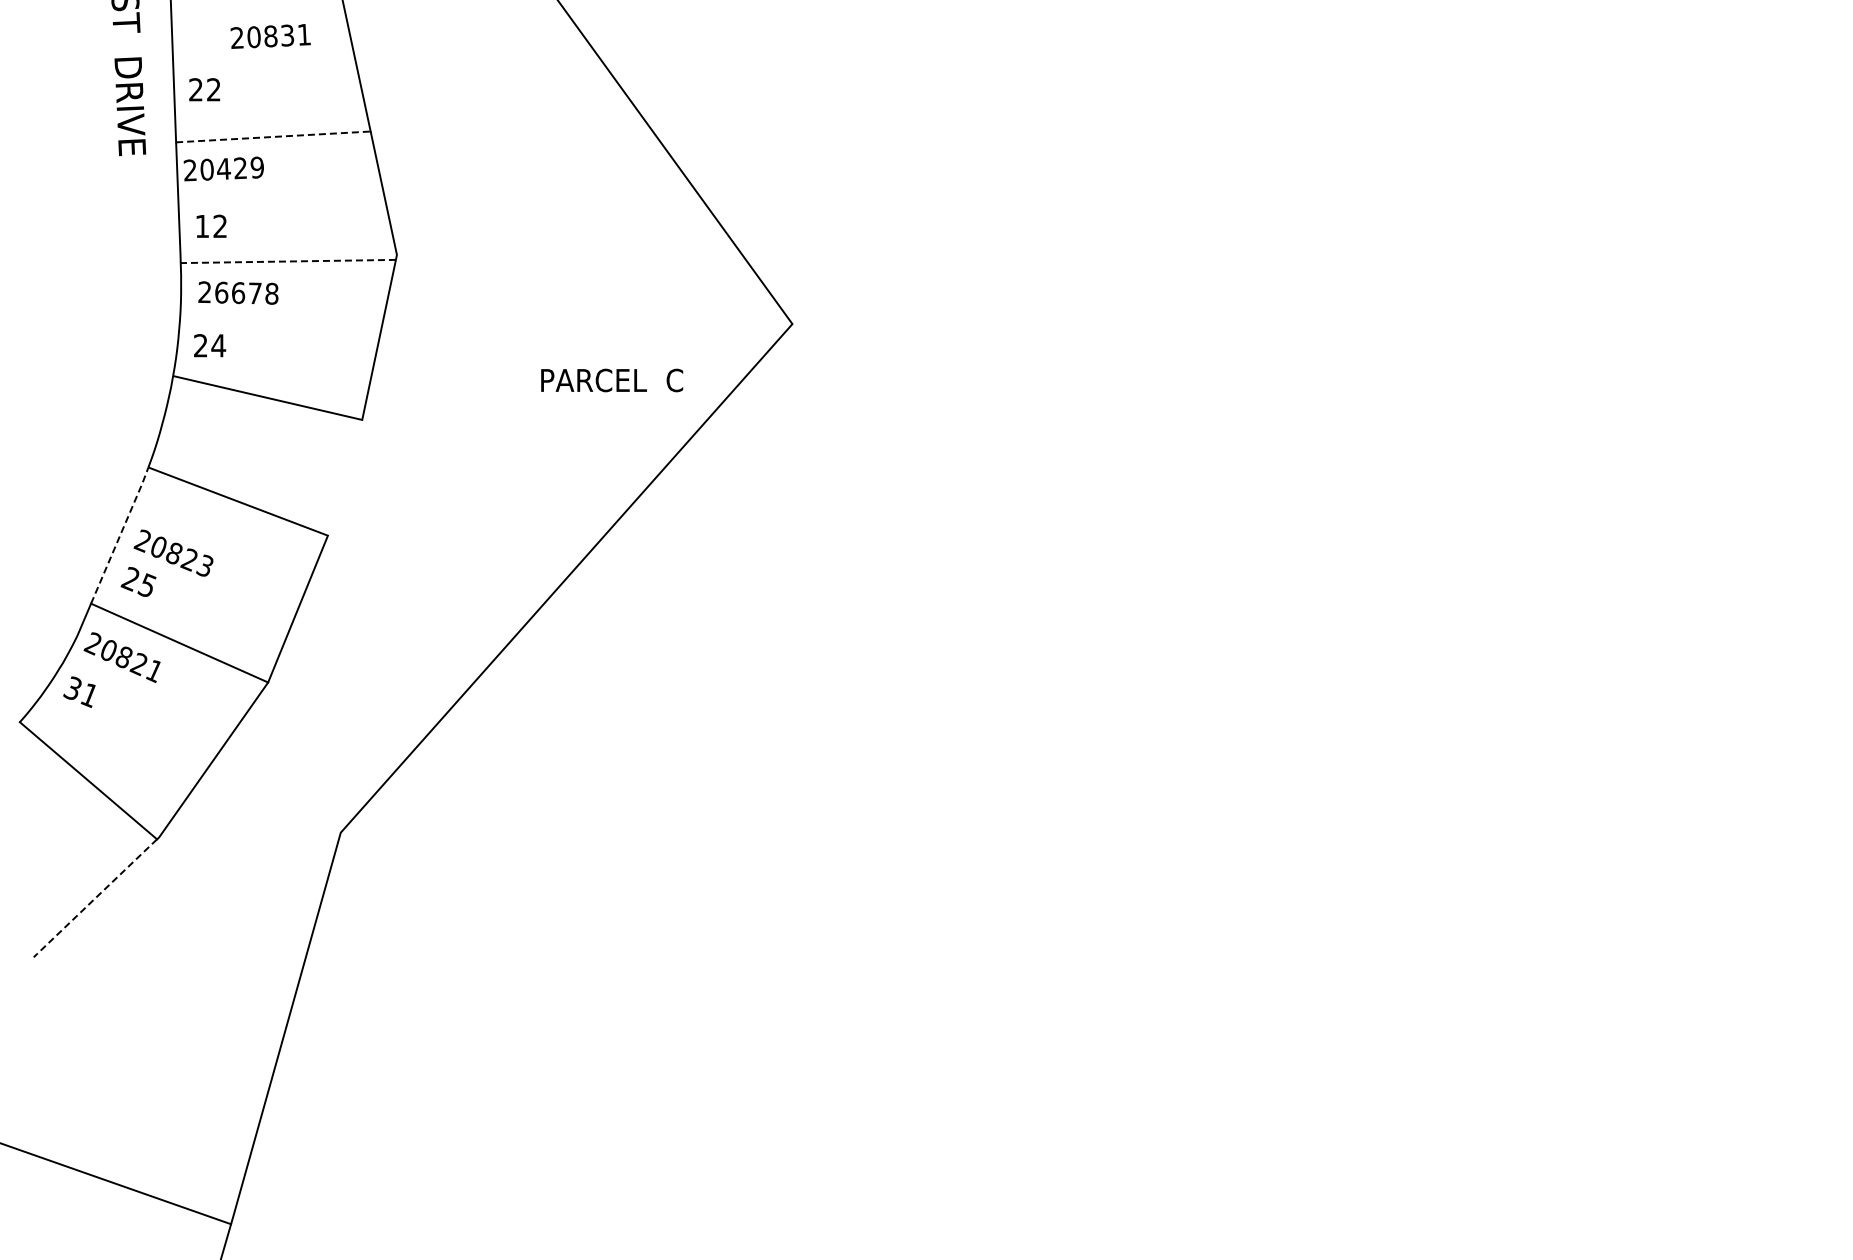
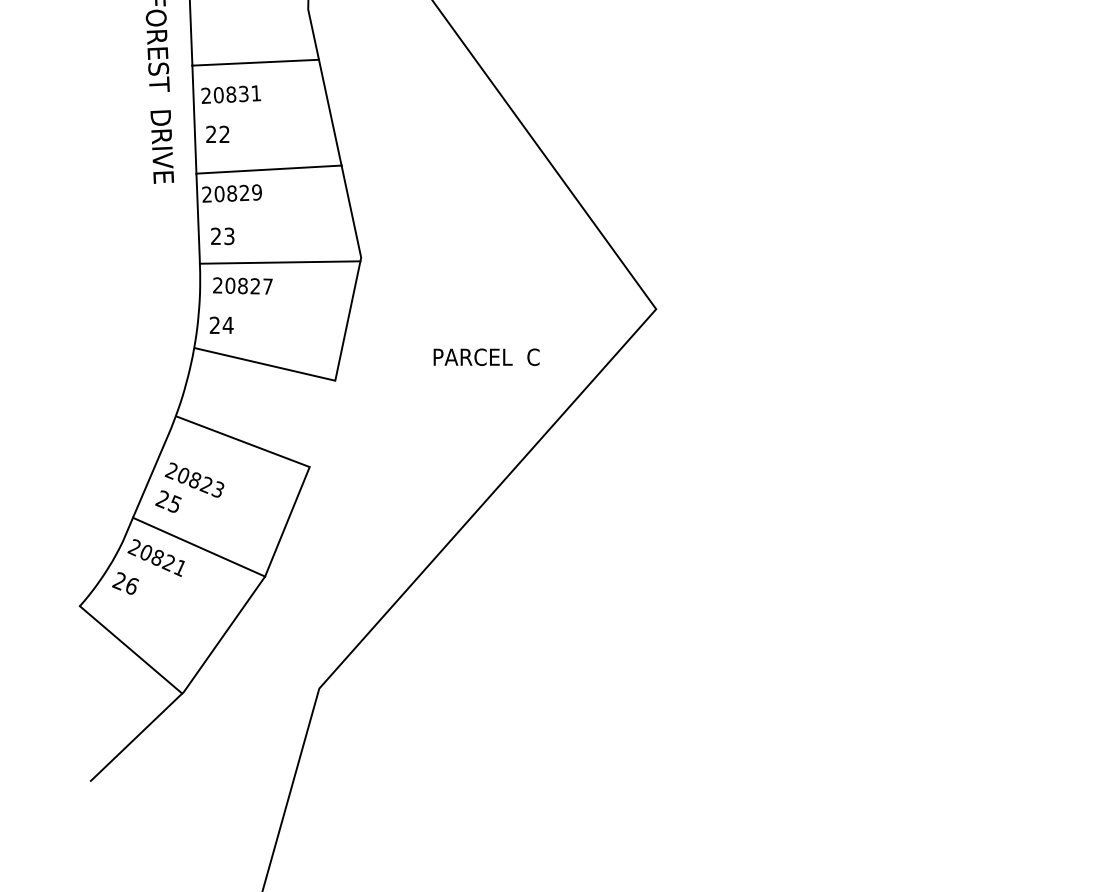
text: (270, 36) -> (231, 94), moved
line: (273, 136) -> (269, 169), dashed -> solid
text: (223, 169) -> (231, 193), 20429 -> 20829
text: (210, 226) -> (222, 236), 12 -> 23
line: (288, 261) -> (280, 262), dashed -> solid
text: (246, 292) -> (248, 285), 26678 -> 20827
text: (612, 380) -> (486, 357), moved
line: (120, 534) -> (154, 466), dashed -> solid
text: (80, 691) -> (125, 583), 31 -> 26
line: (95, 898) -> (136, 737), dashed -> solid

